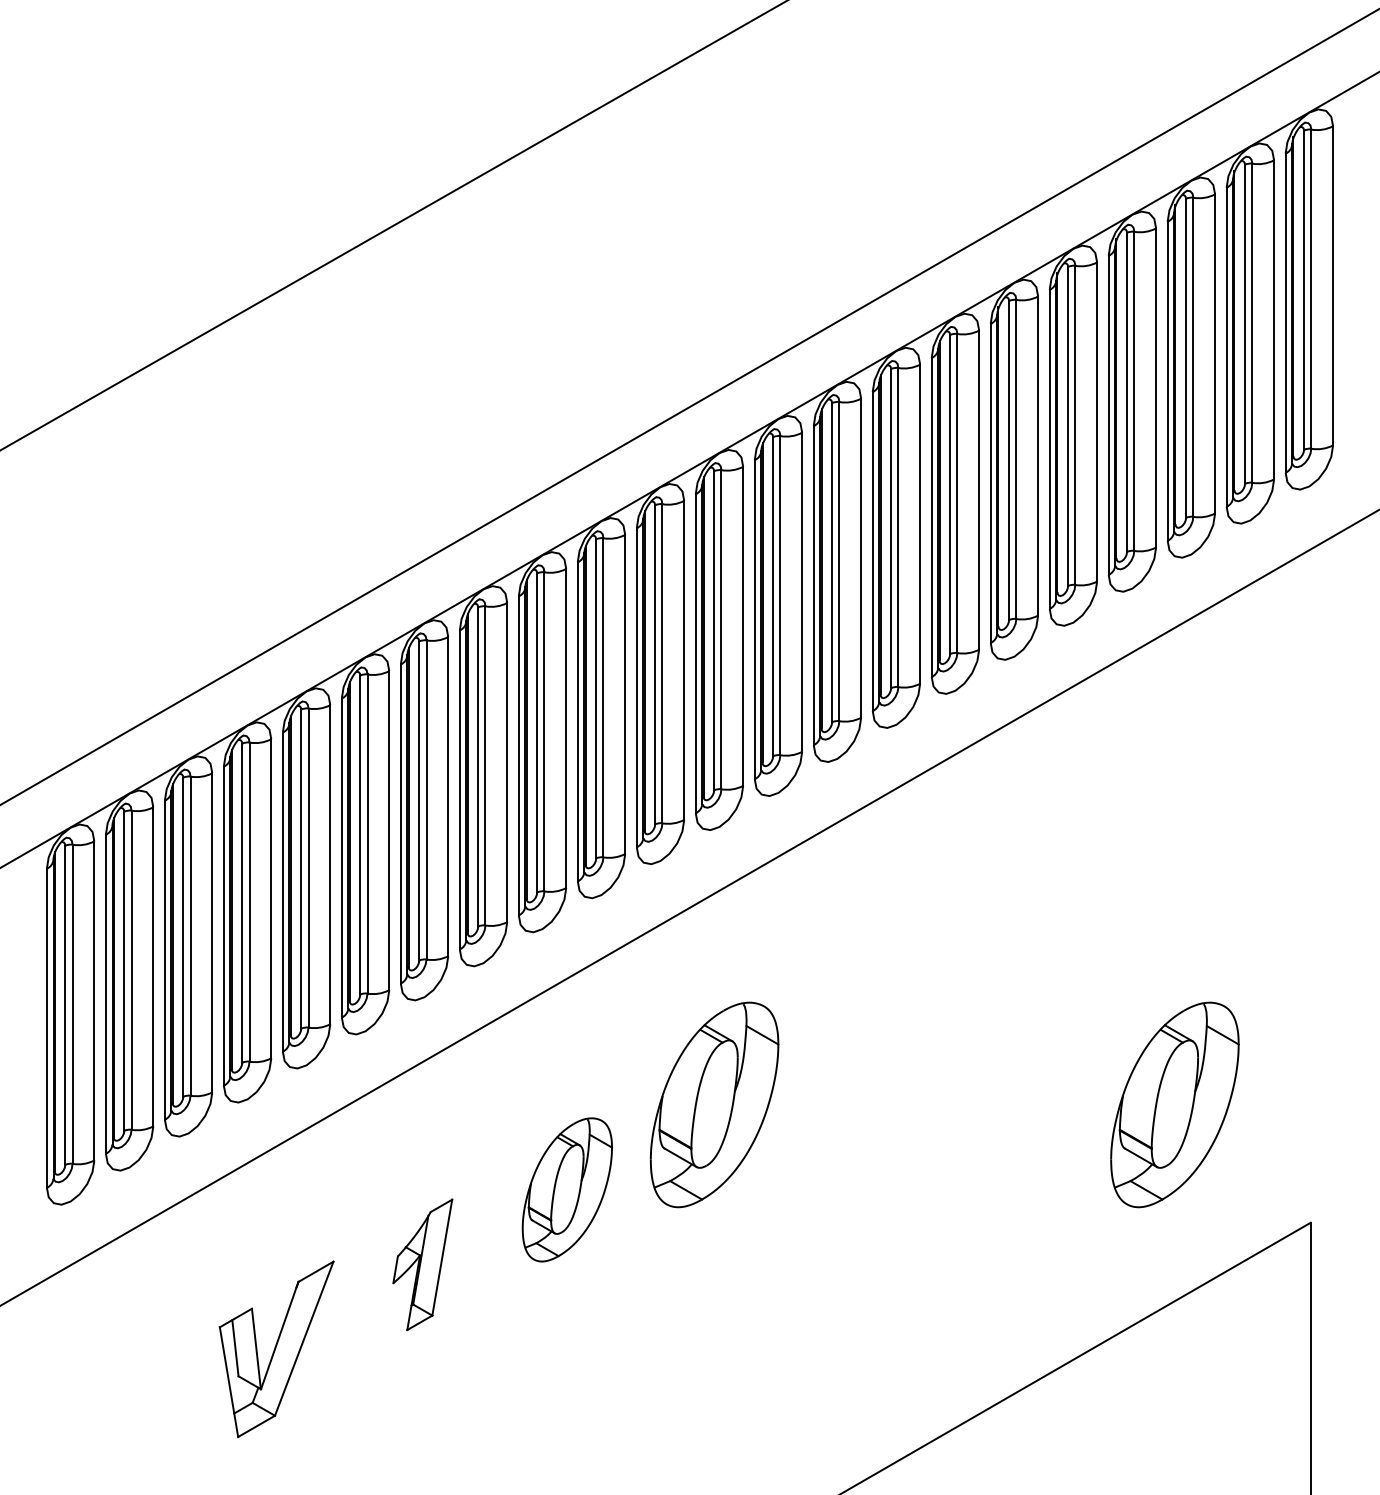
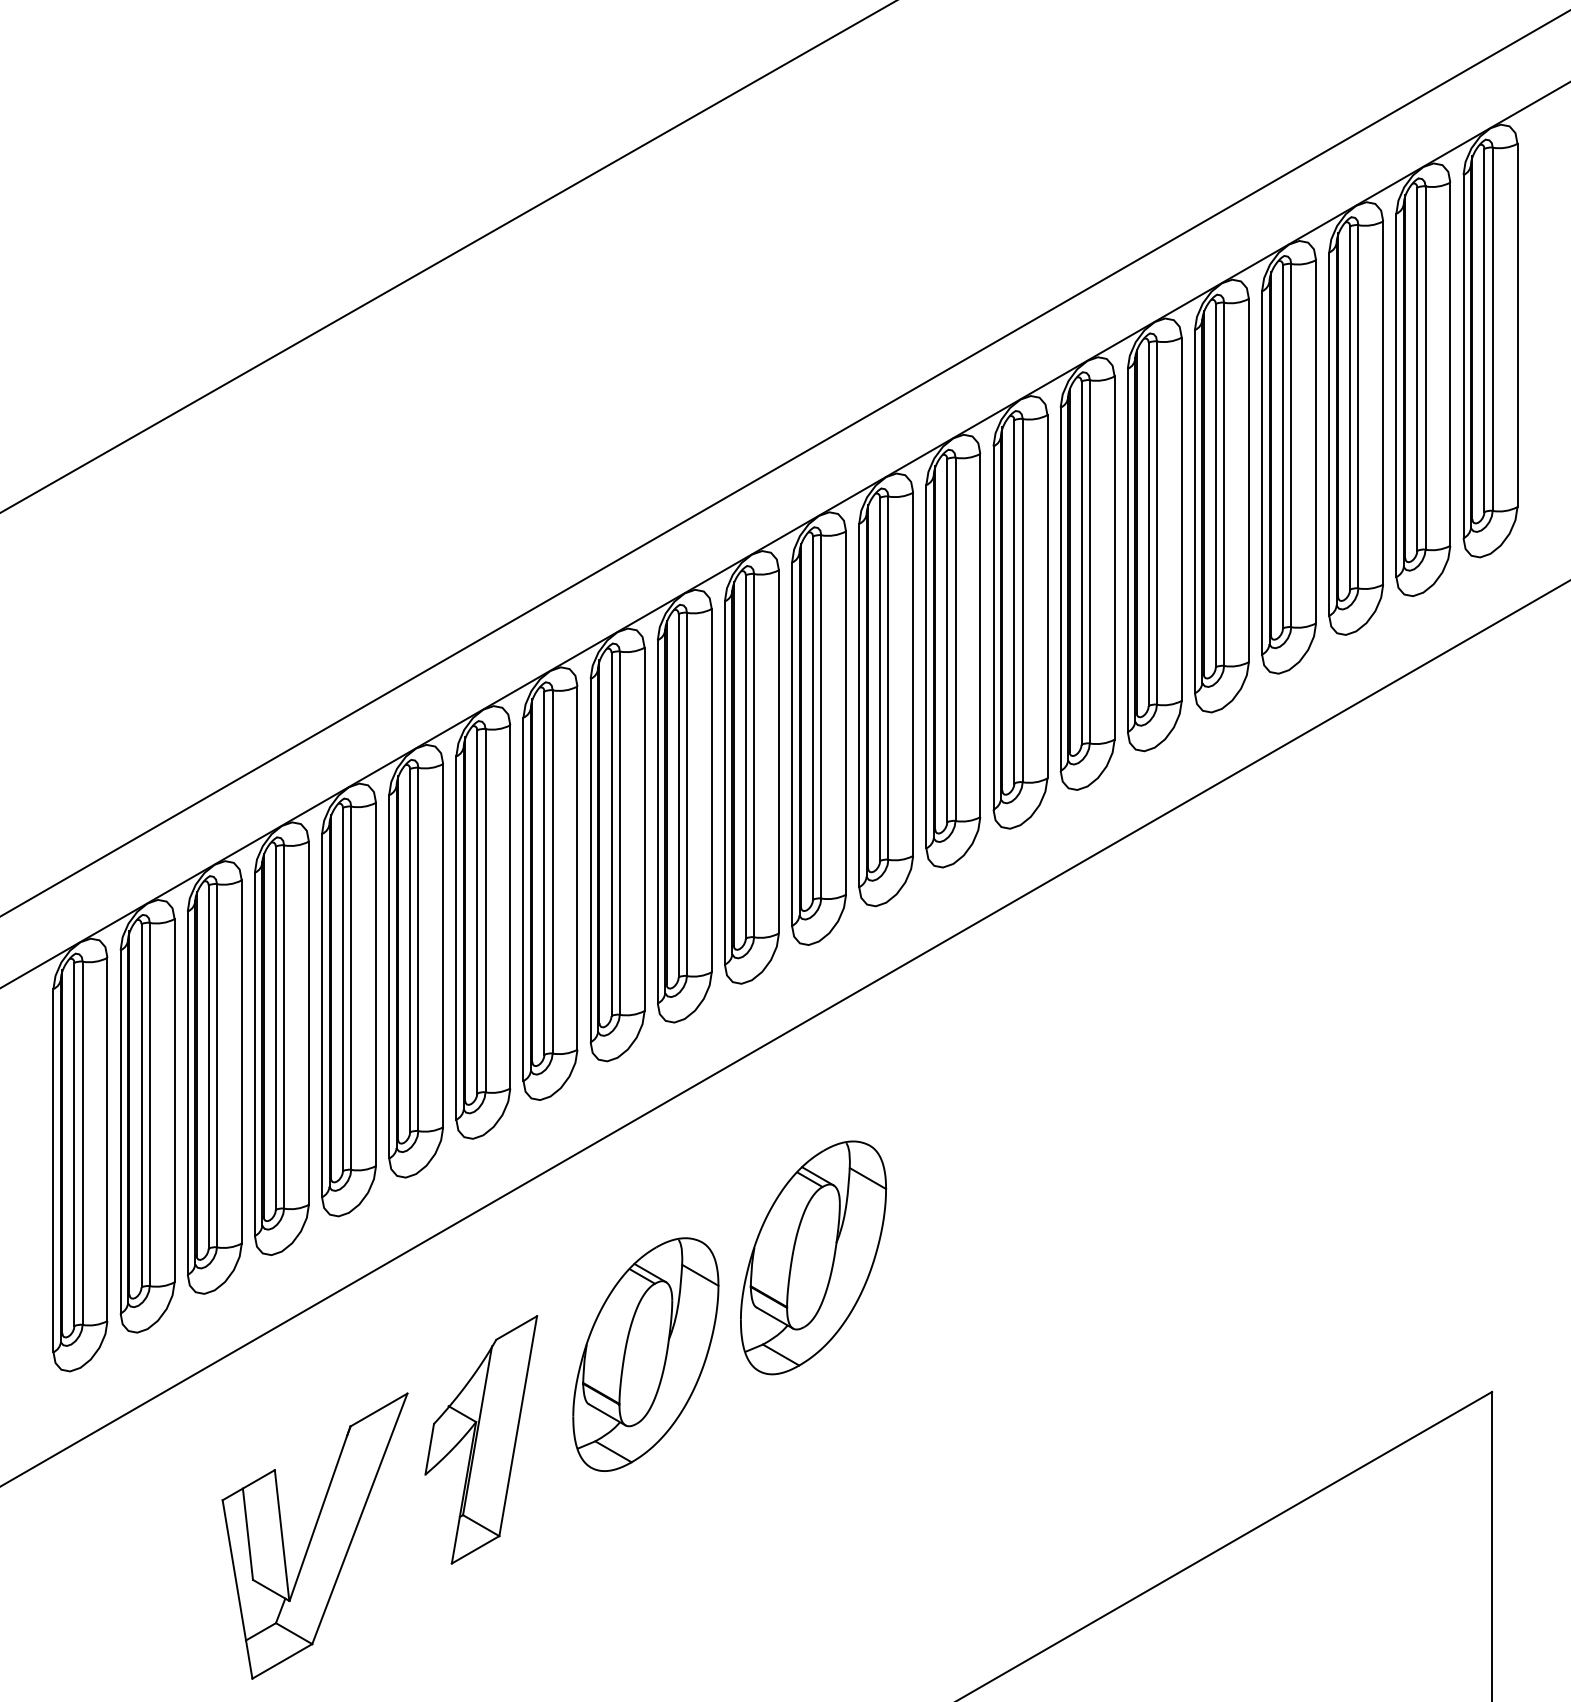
part: (1174, 1104) -> (1337, 1257), removed
part: (567, 1189) -> (645, 1354), size x1.43
part: (422, 1264) -> (481, 1439), size x1.67
part: (276, 1348) -> (314, 1535), size x1.43

